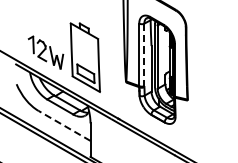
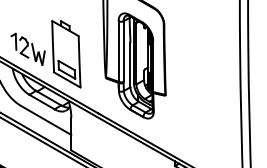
line: (144, 54) -> (123, 51), dashed -> solid
line: (63, 125) -> (45, 120), dashed -> solid

